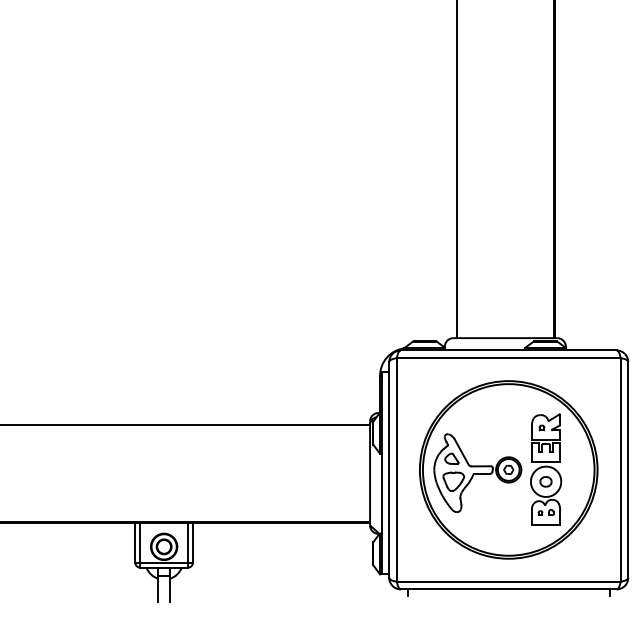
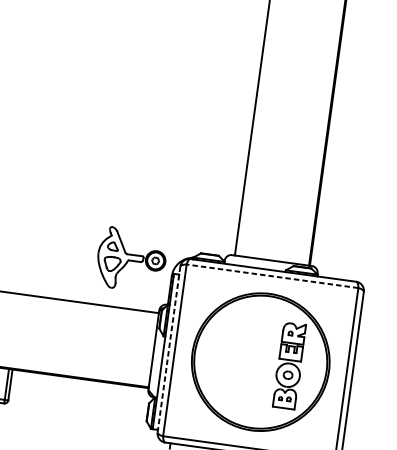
line: (508, 358) -> (272, 276), solid -> dashed
line: (389, 469) -> (169, 349), solid -> dashed
part: (477, 472) -> (131, 259), moved

